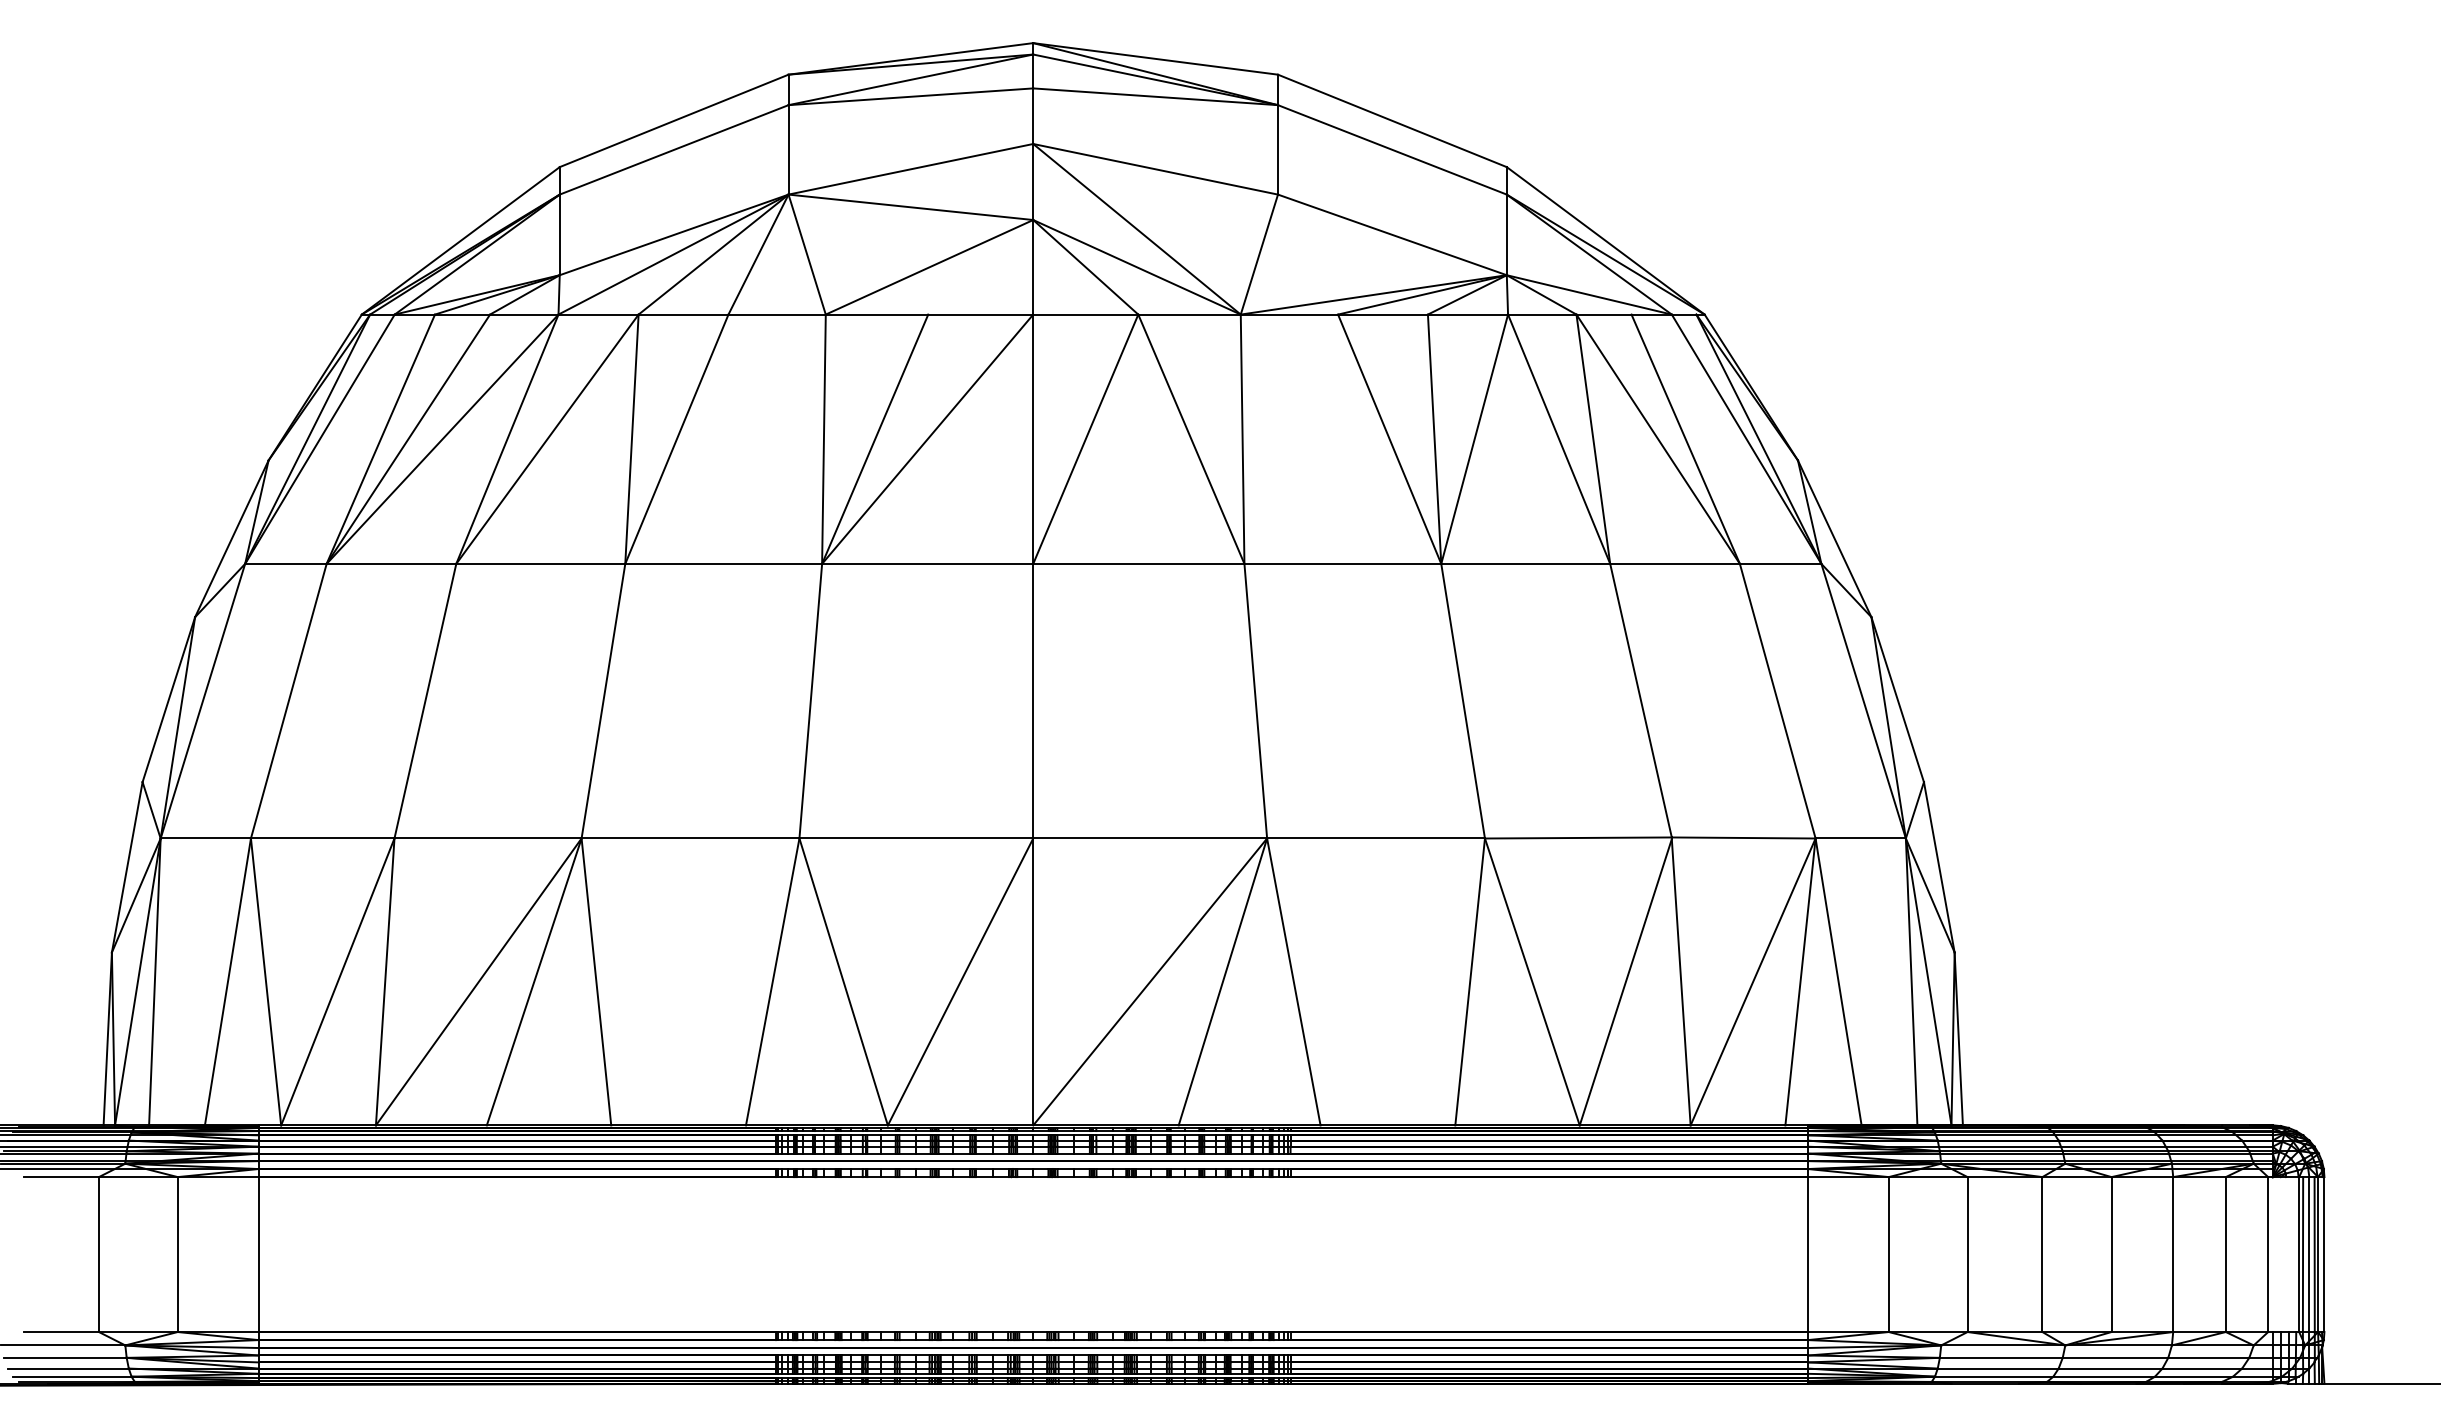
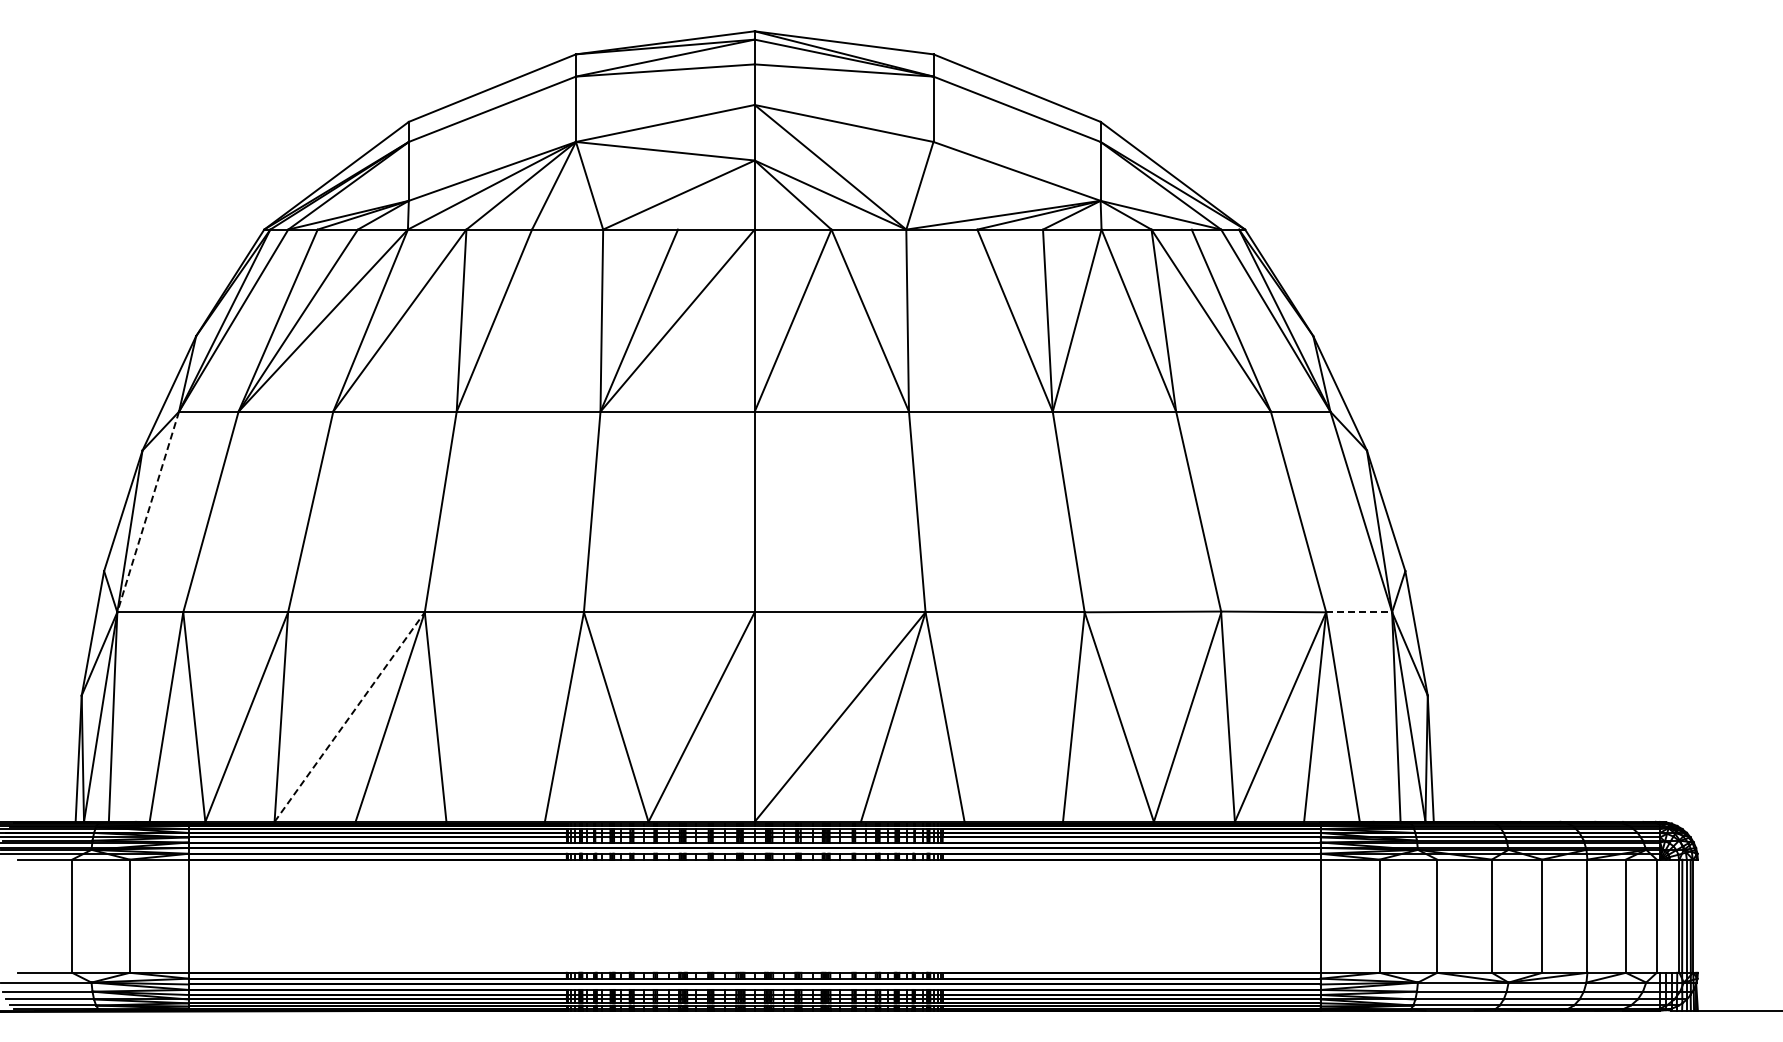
line: (203, 701) -> (148, 512), solid -> dashed
line: (1861, 838) -> (1359, 612), solid -> dashed
line: (478, 982) -> (349, 717), solid -> dashed
line: (2323, 1253) -> (1697, 915), removed

